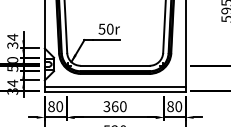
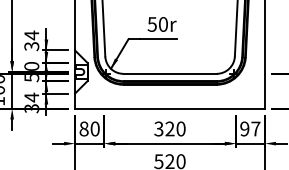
line: (114, 87) -> (169, 103), removed
text: (114, 106) -> (169, 128), 360 -> 320
text: (174, 106) -> (250, 128), 80 -> 97

